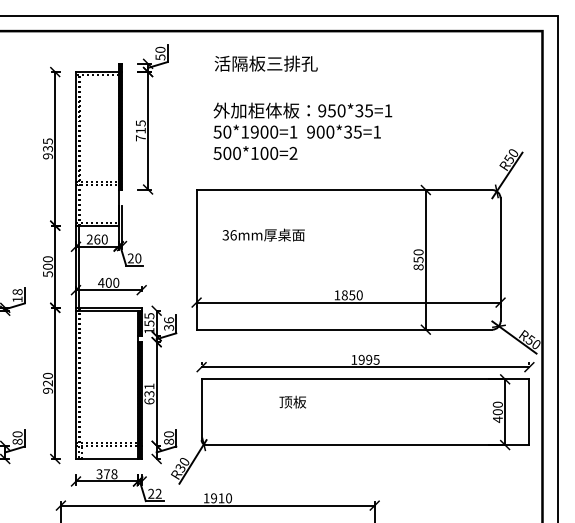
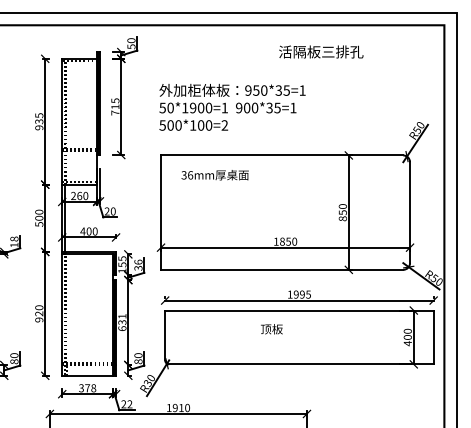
text: (265, 63) -> (320, 51), moved
text: (302, 130) -> (232, 106), moved
text: (263, 234) -> (215, 174), moved
text: (292, 401) -> (271, 328), moved

